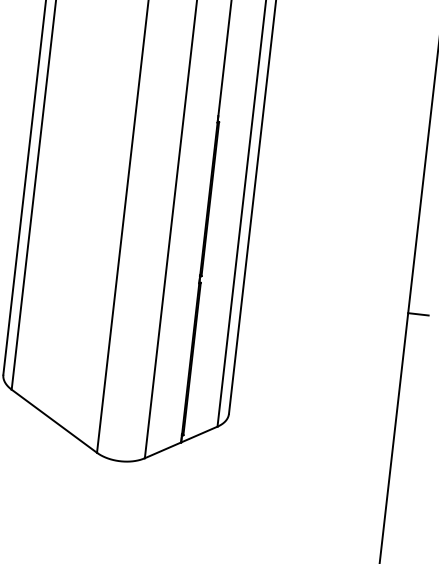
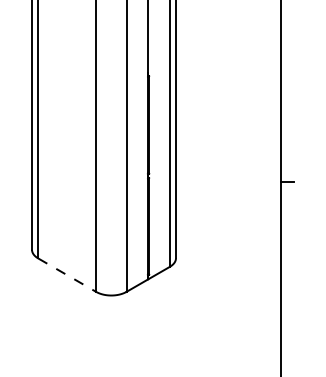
line: (54, 421) -> (67, 275), solid -> dashed

